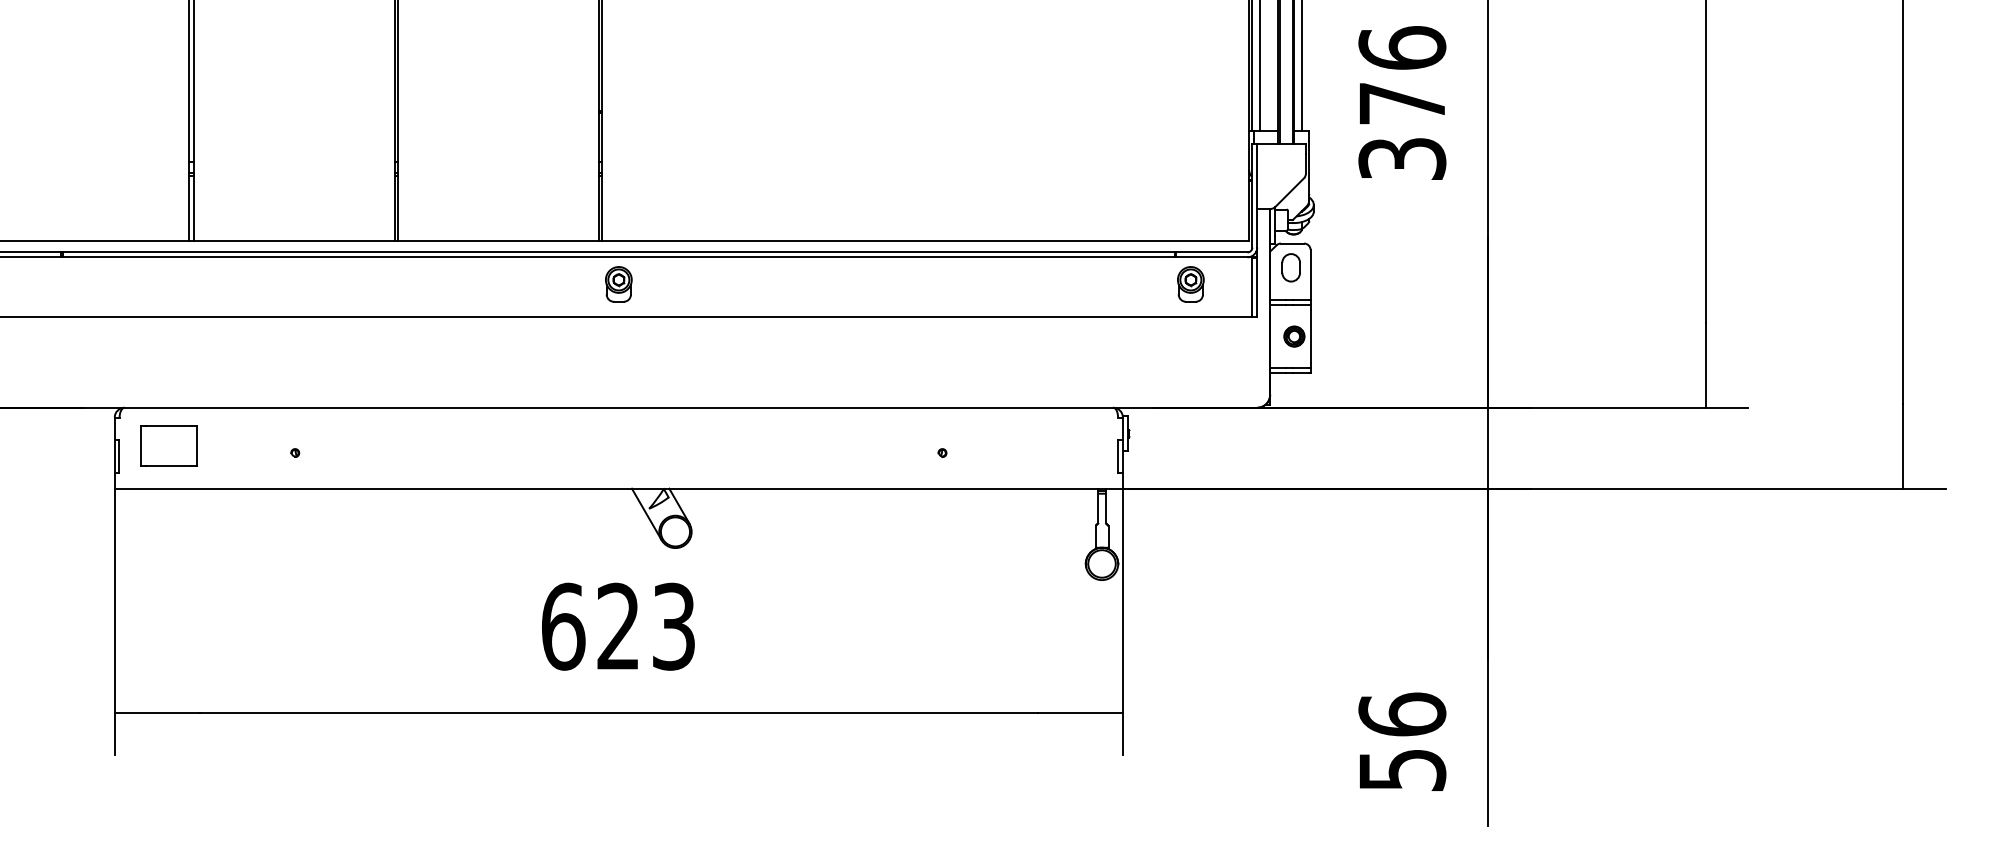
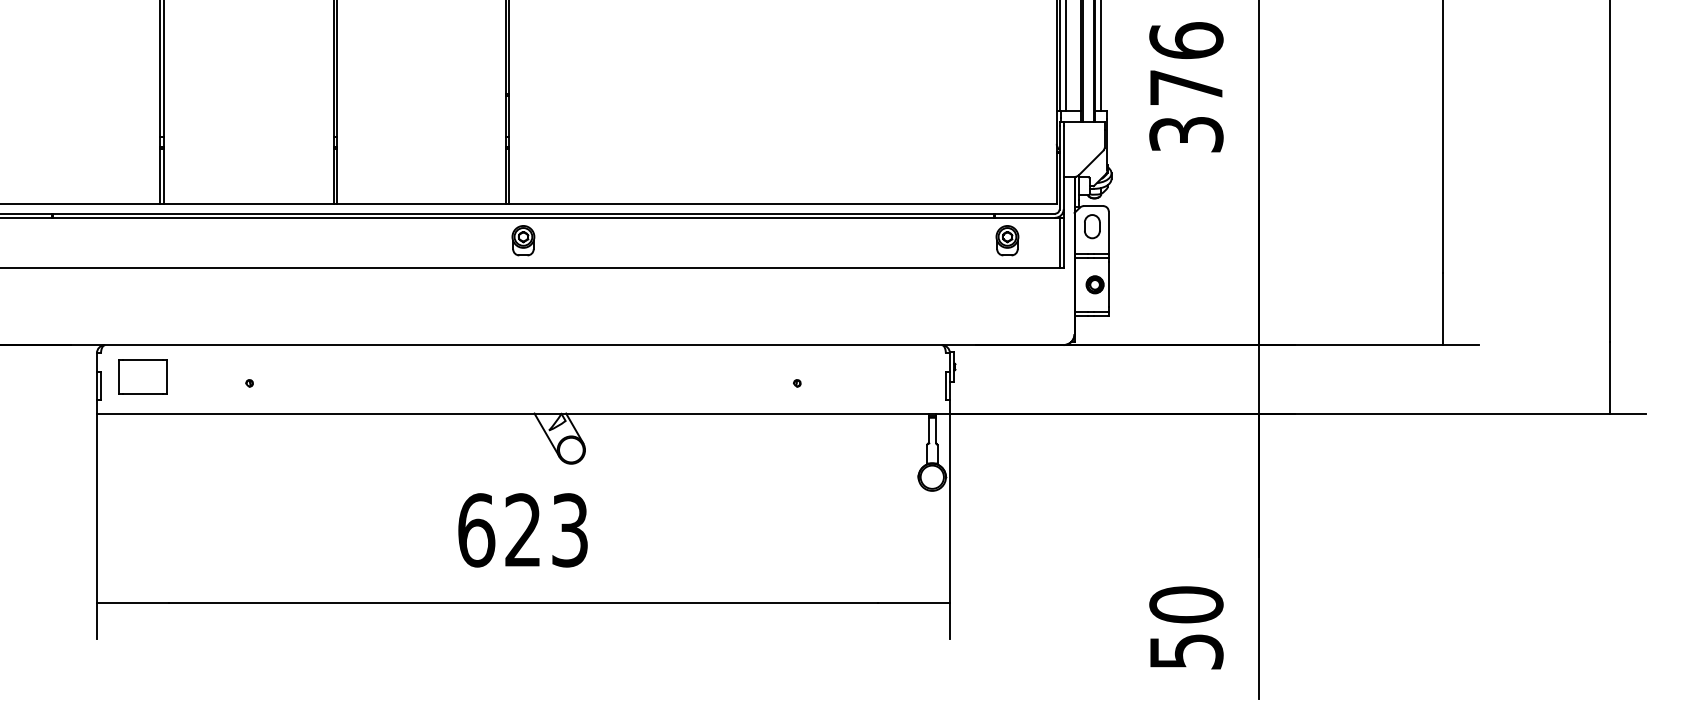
text: (1402, 714) -> (1186, 604), 56 -> 50

